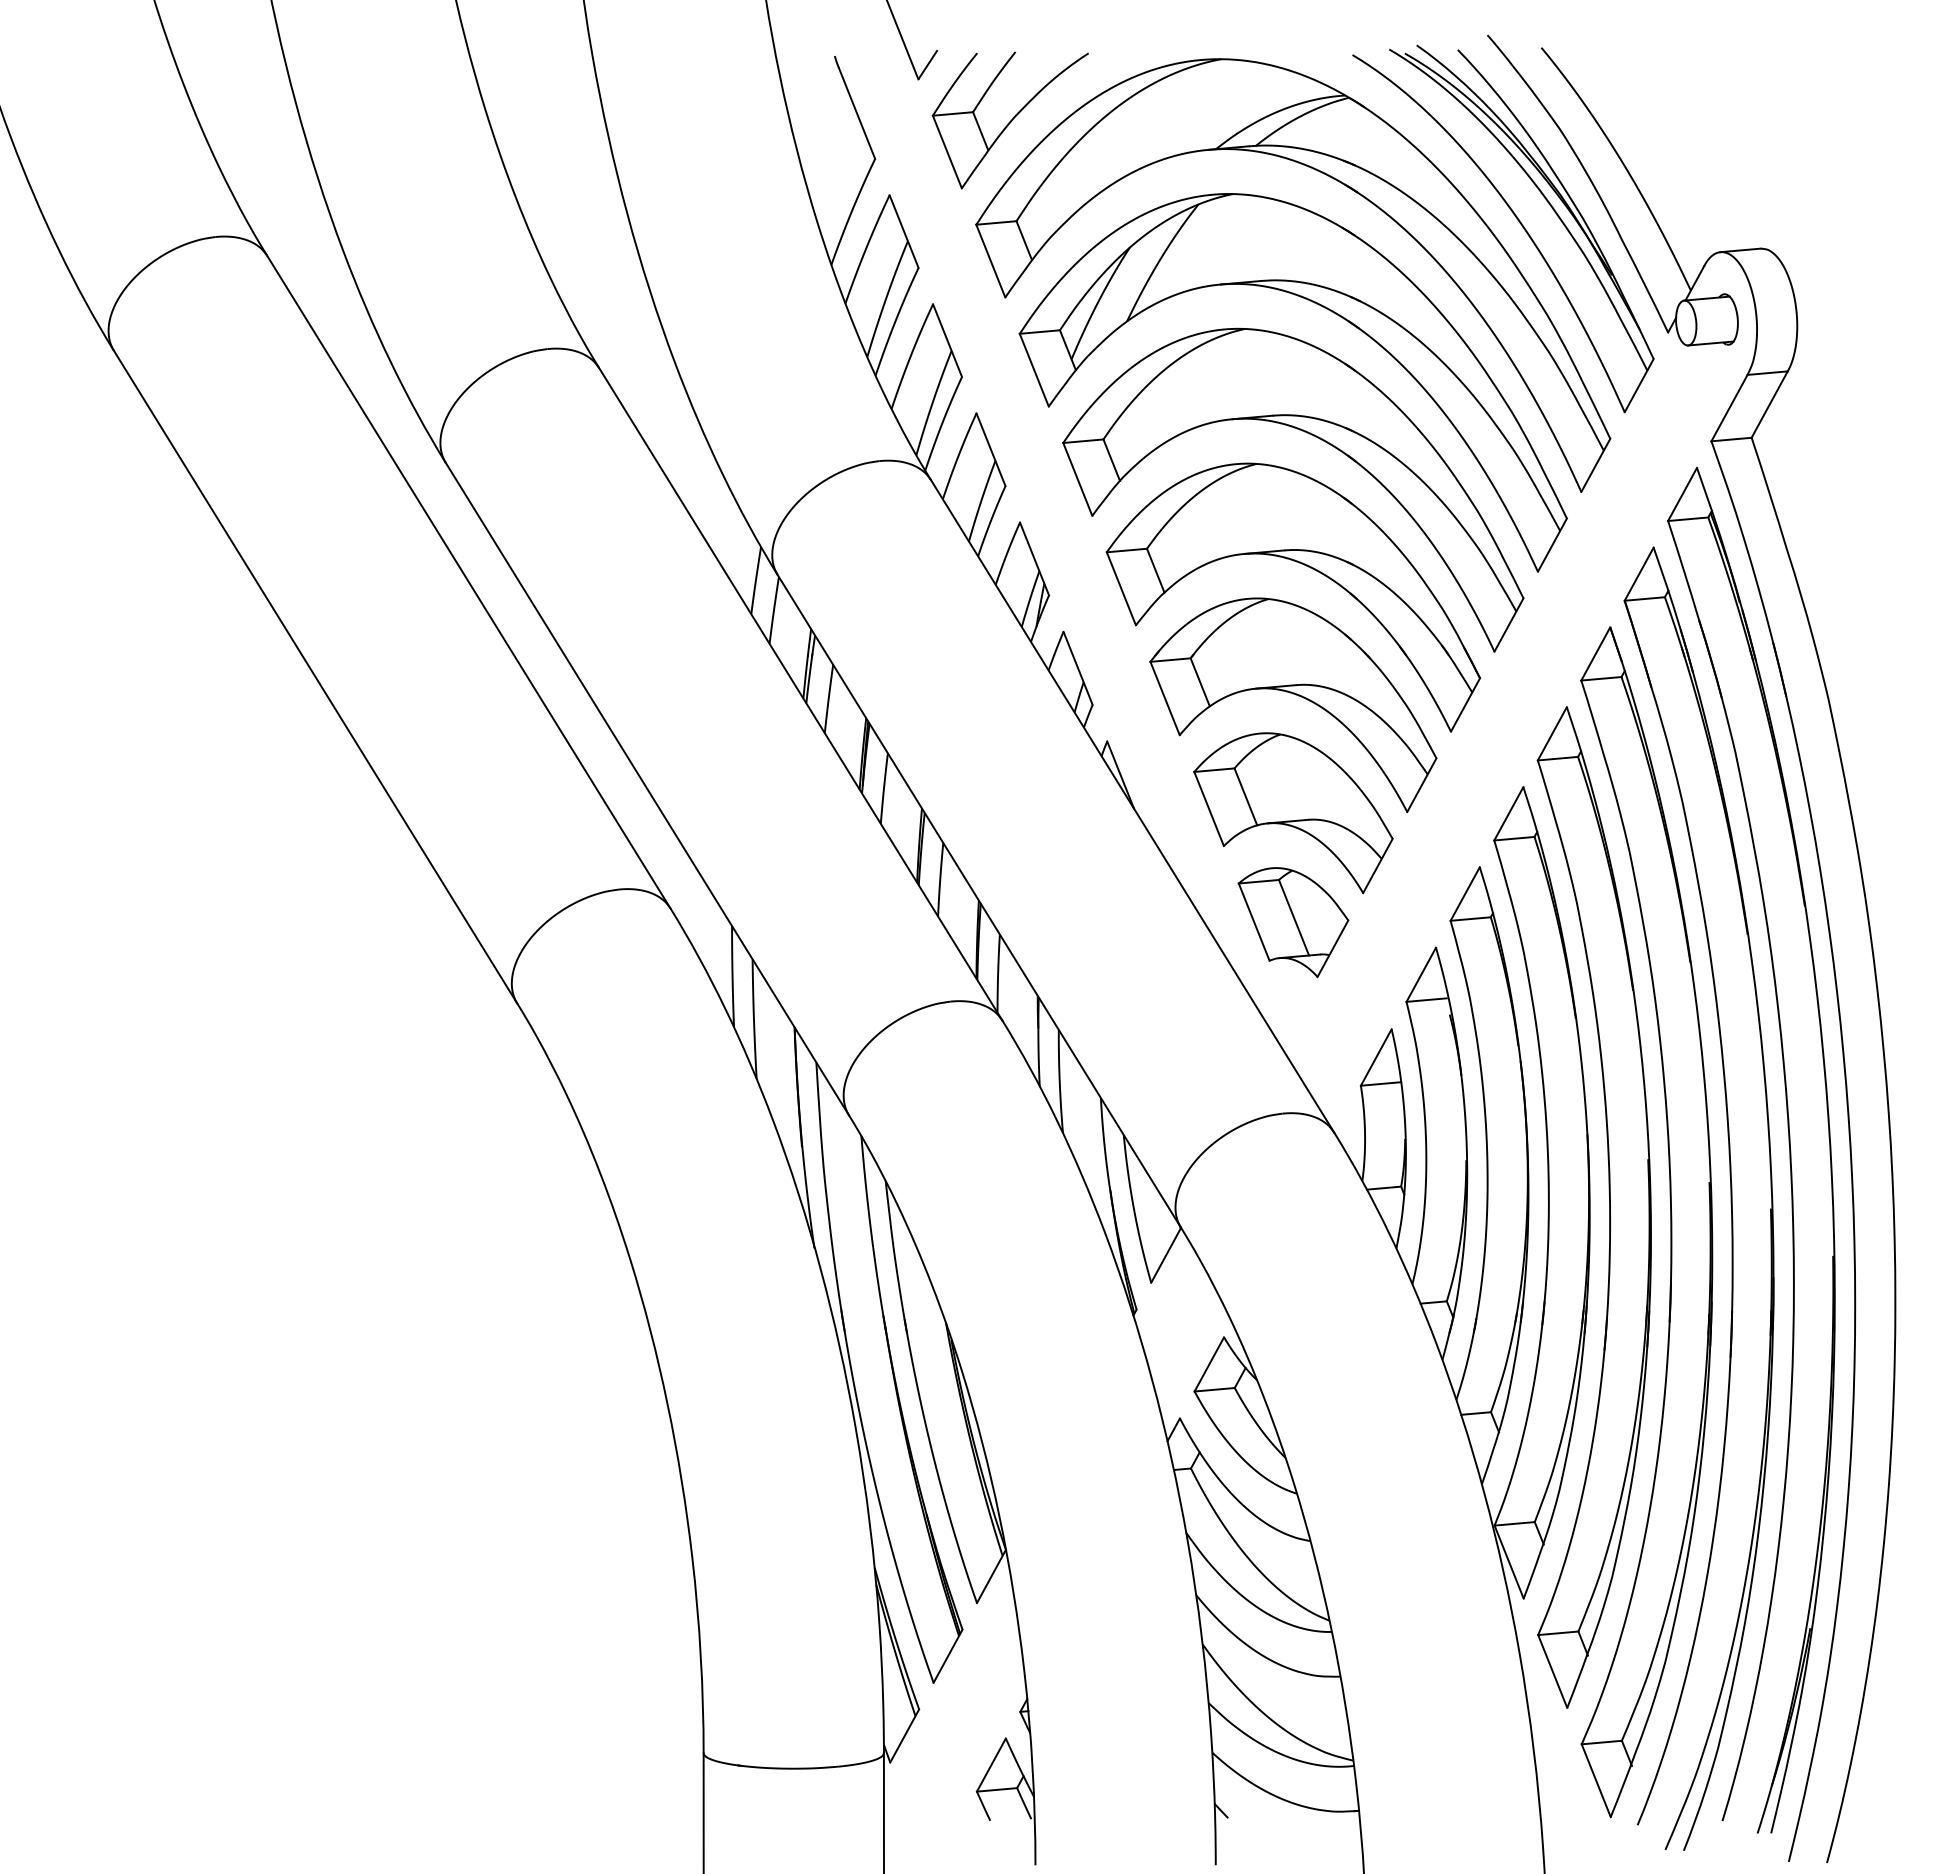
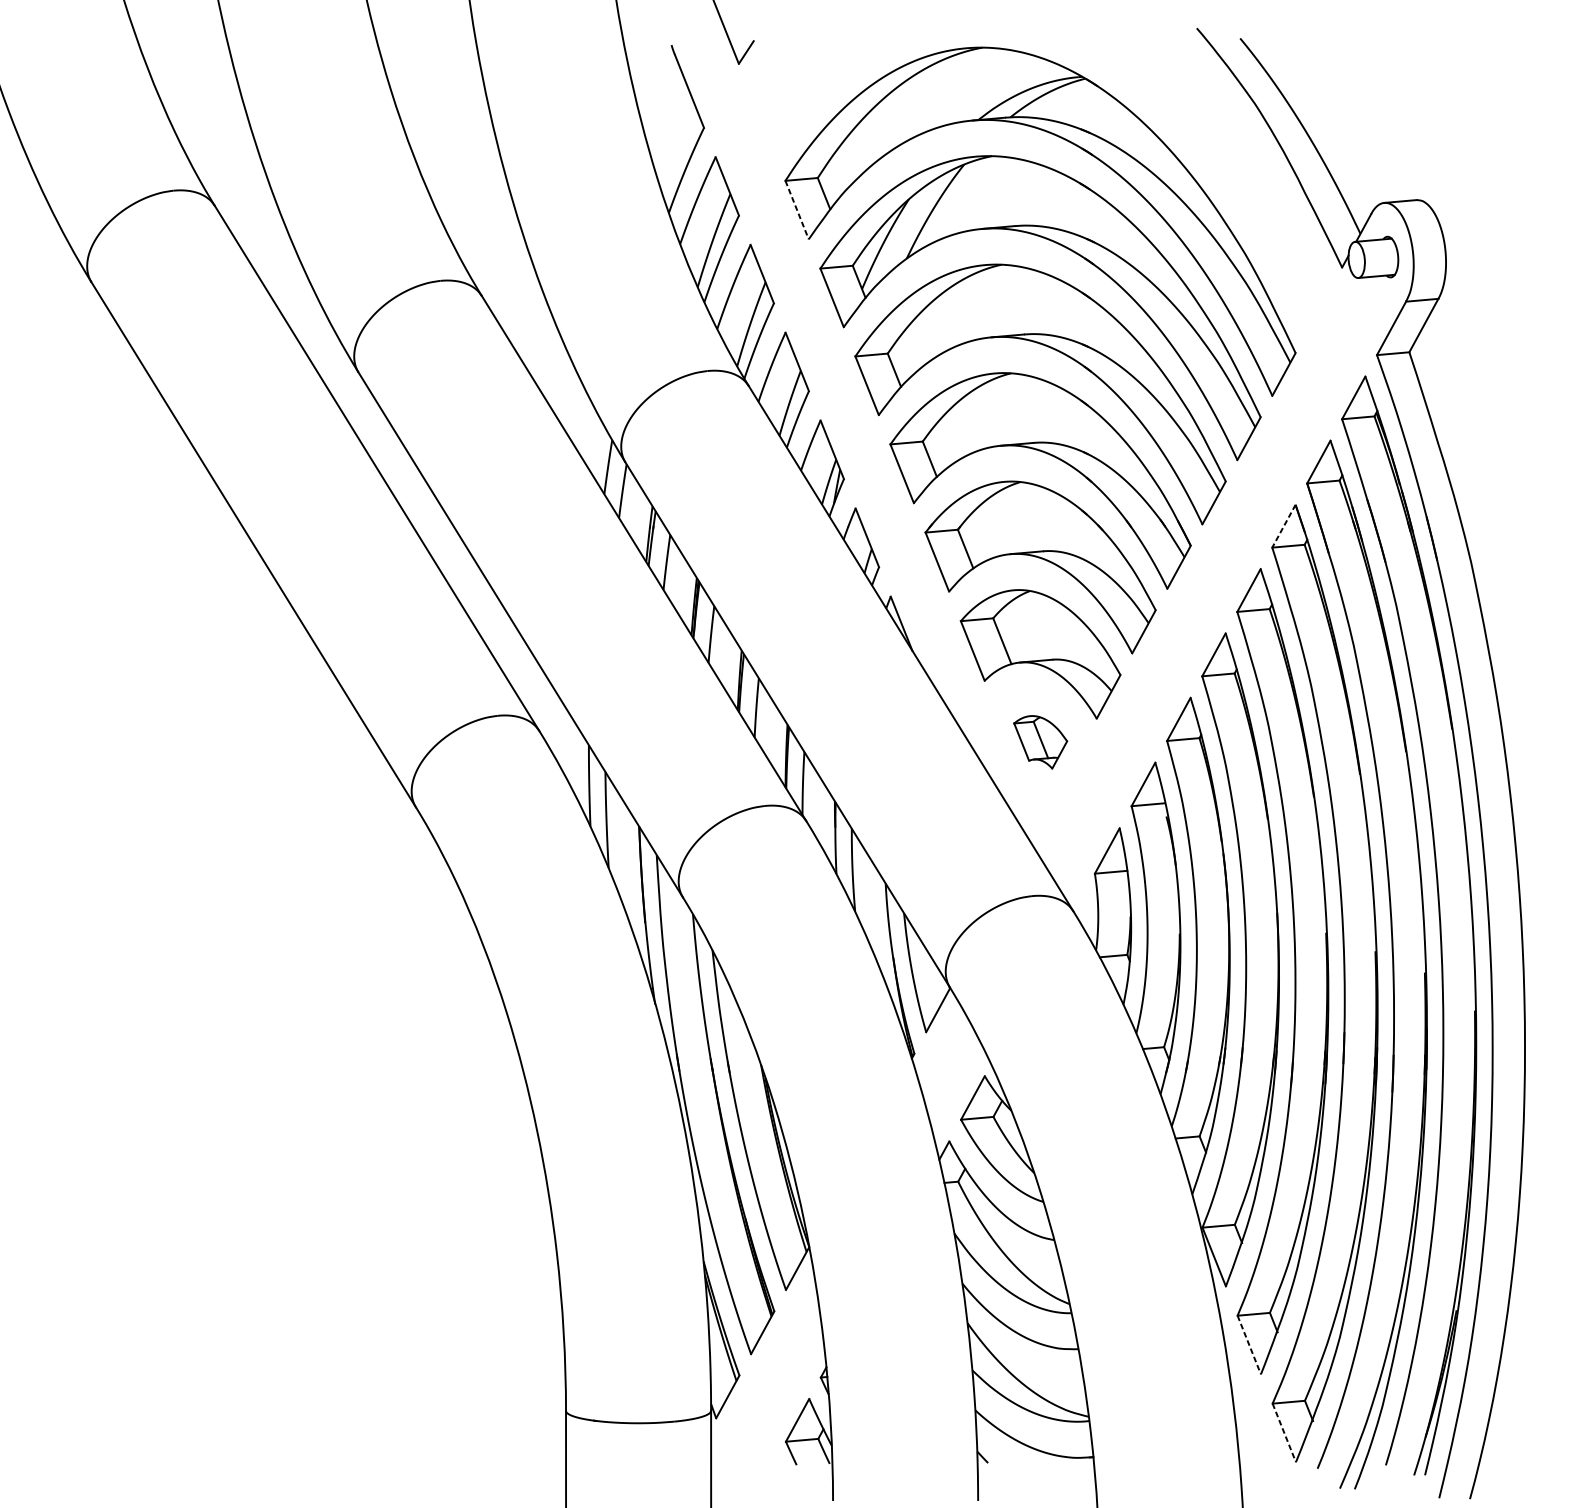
part: (1009, 120) -> (812, 96), removed
part: (1517, 220) -> (1220, 177), removed
line: (991, 261) -> (797, 210), solid -> dashed
line: (1595, 654) -> (1283, 526), solid -> dashed
part: (1293, 922) -> (1040, 742), size x0.6
line: (1552, 1671) -> (1249, 1345), solid -> dashed
line: (1596, 1781) -> (1284, 1433), solid -> dashed

